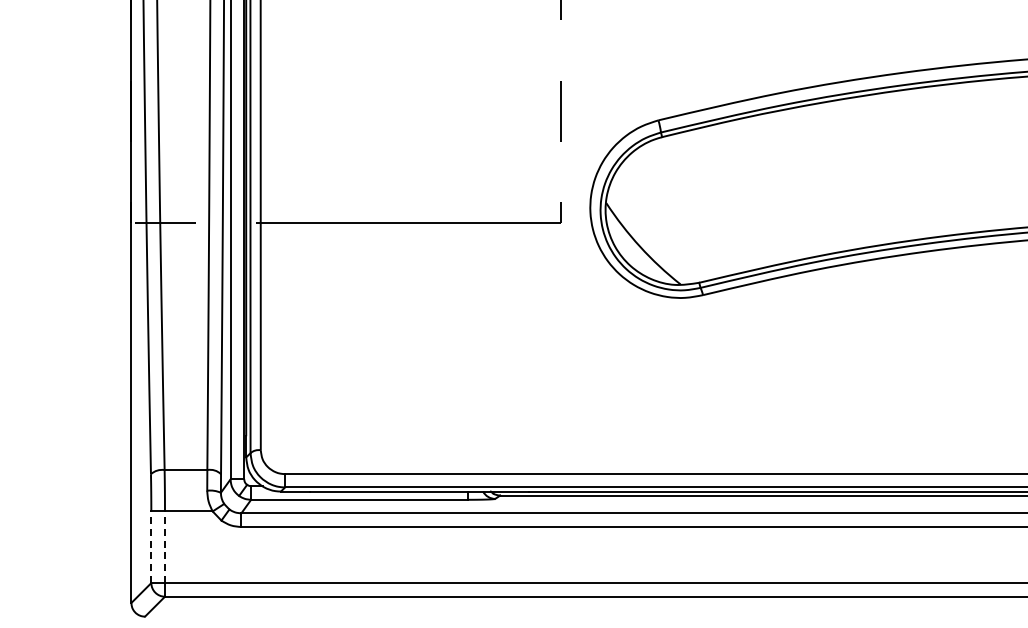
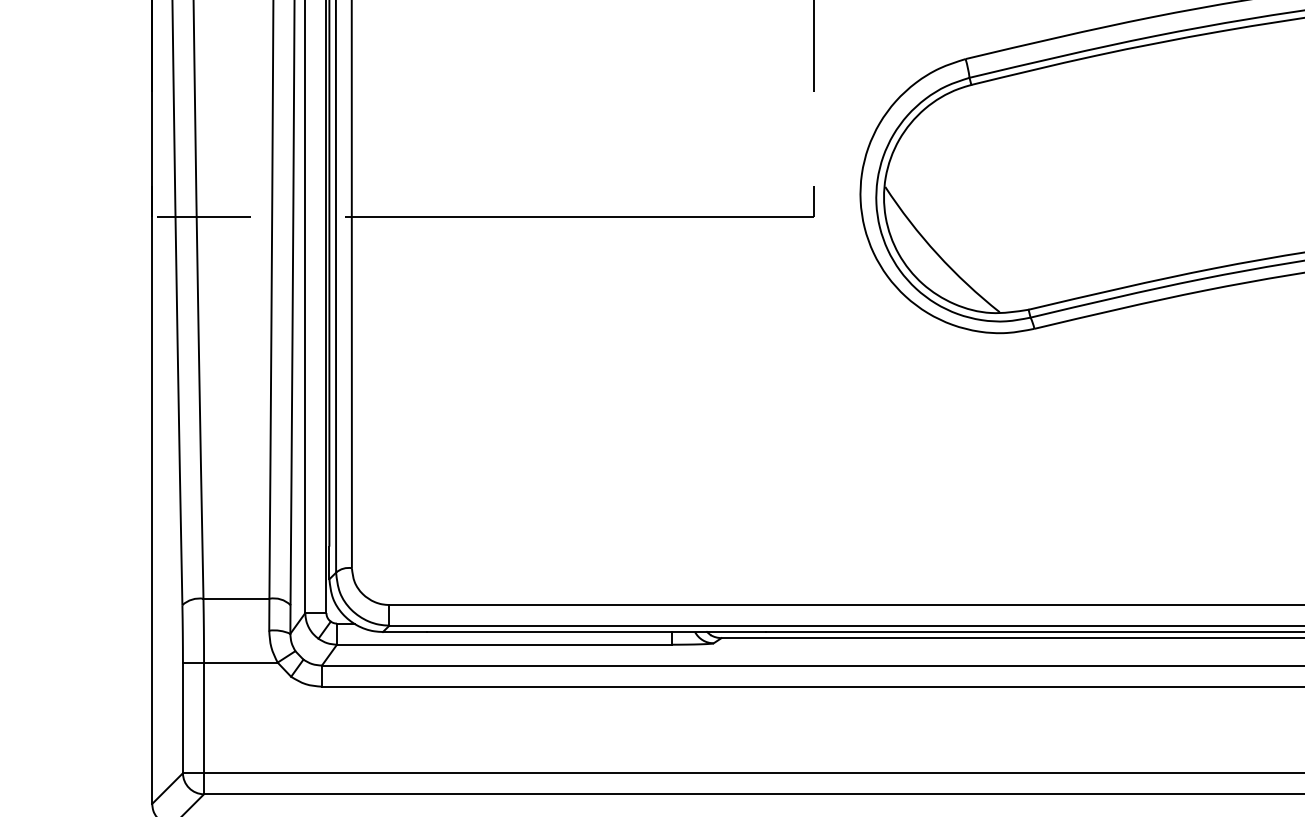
line: (151, 547) -> (183, 718), dashed -> solid
line: (164, 547) -> (203, 718), dashed -> solid

